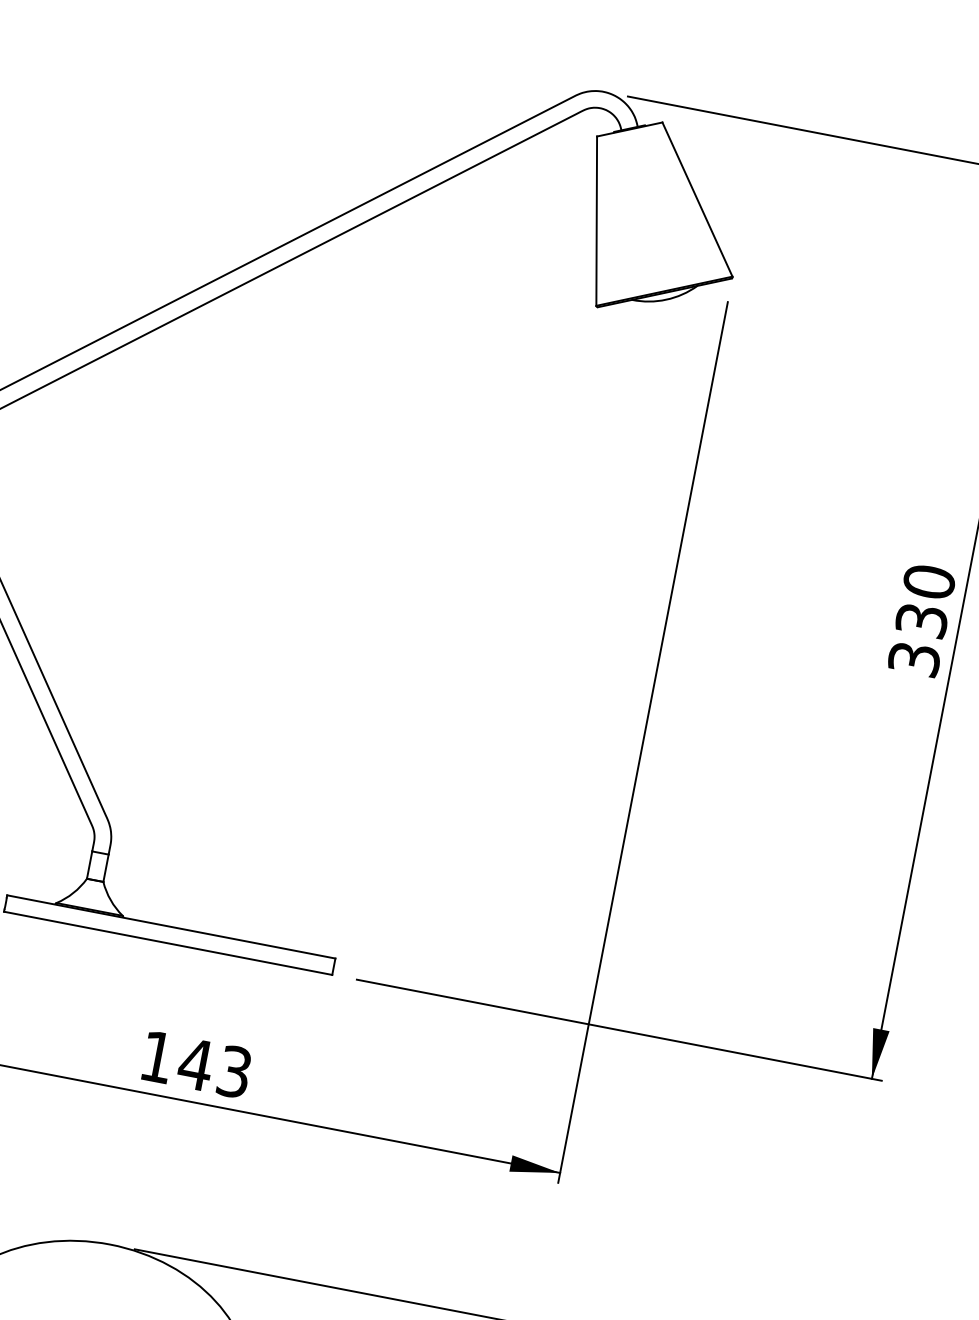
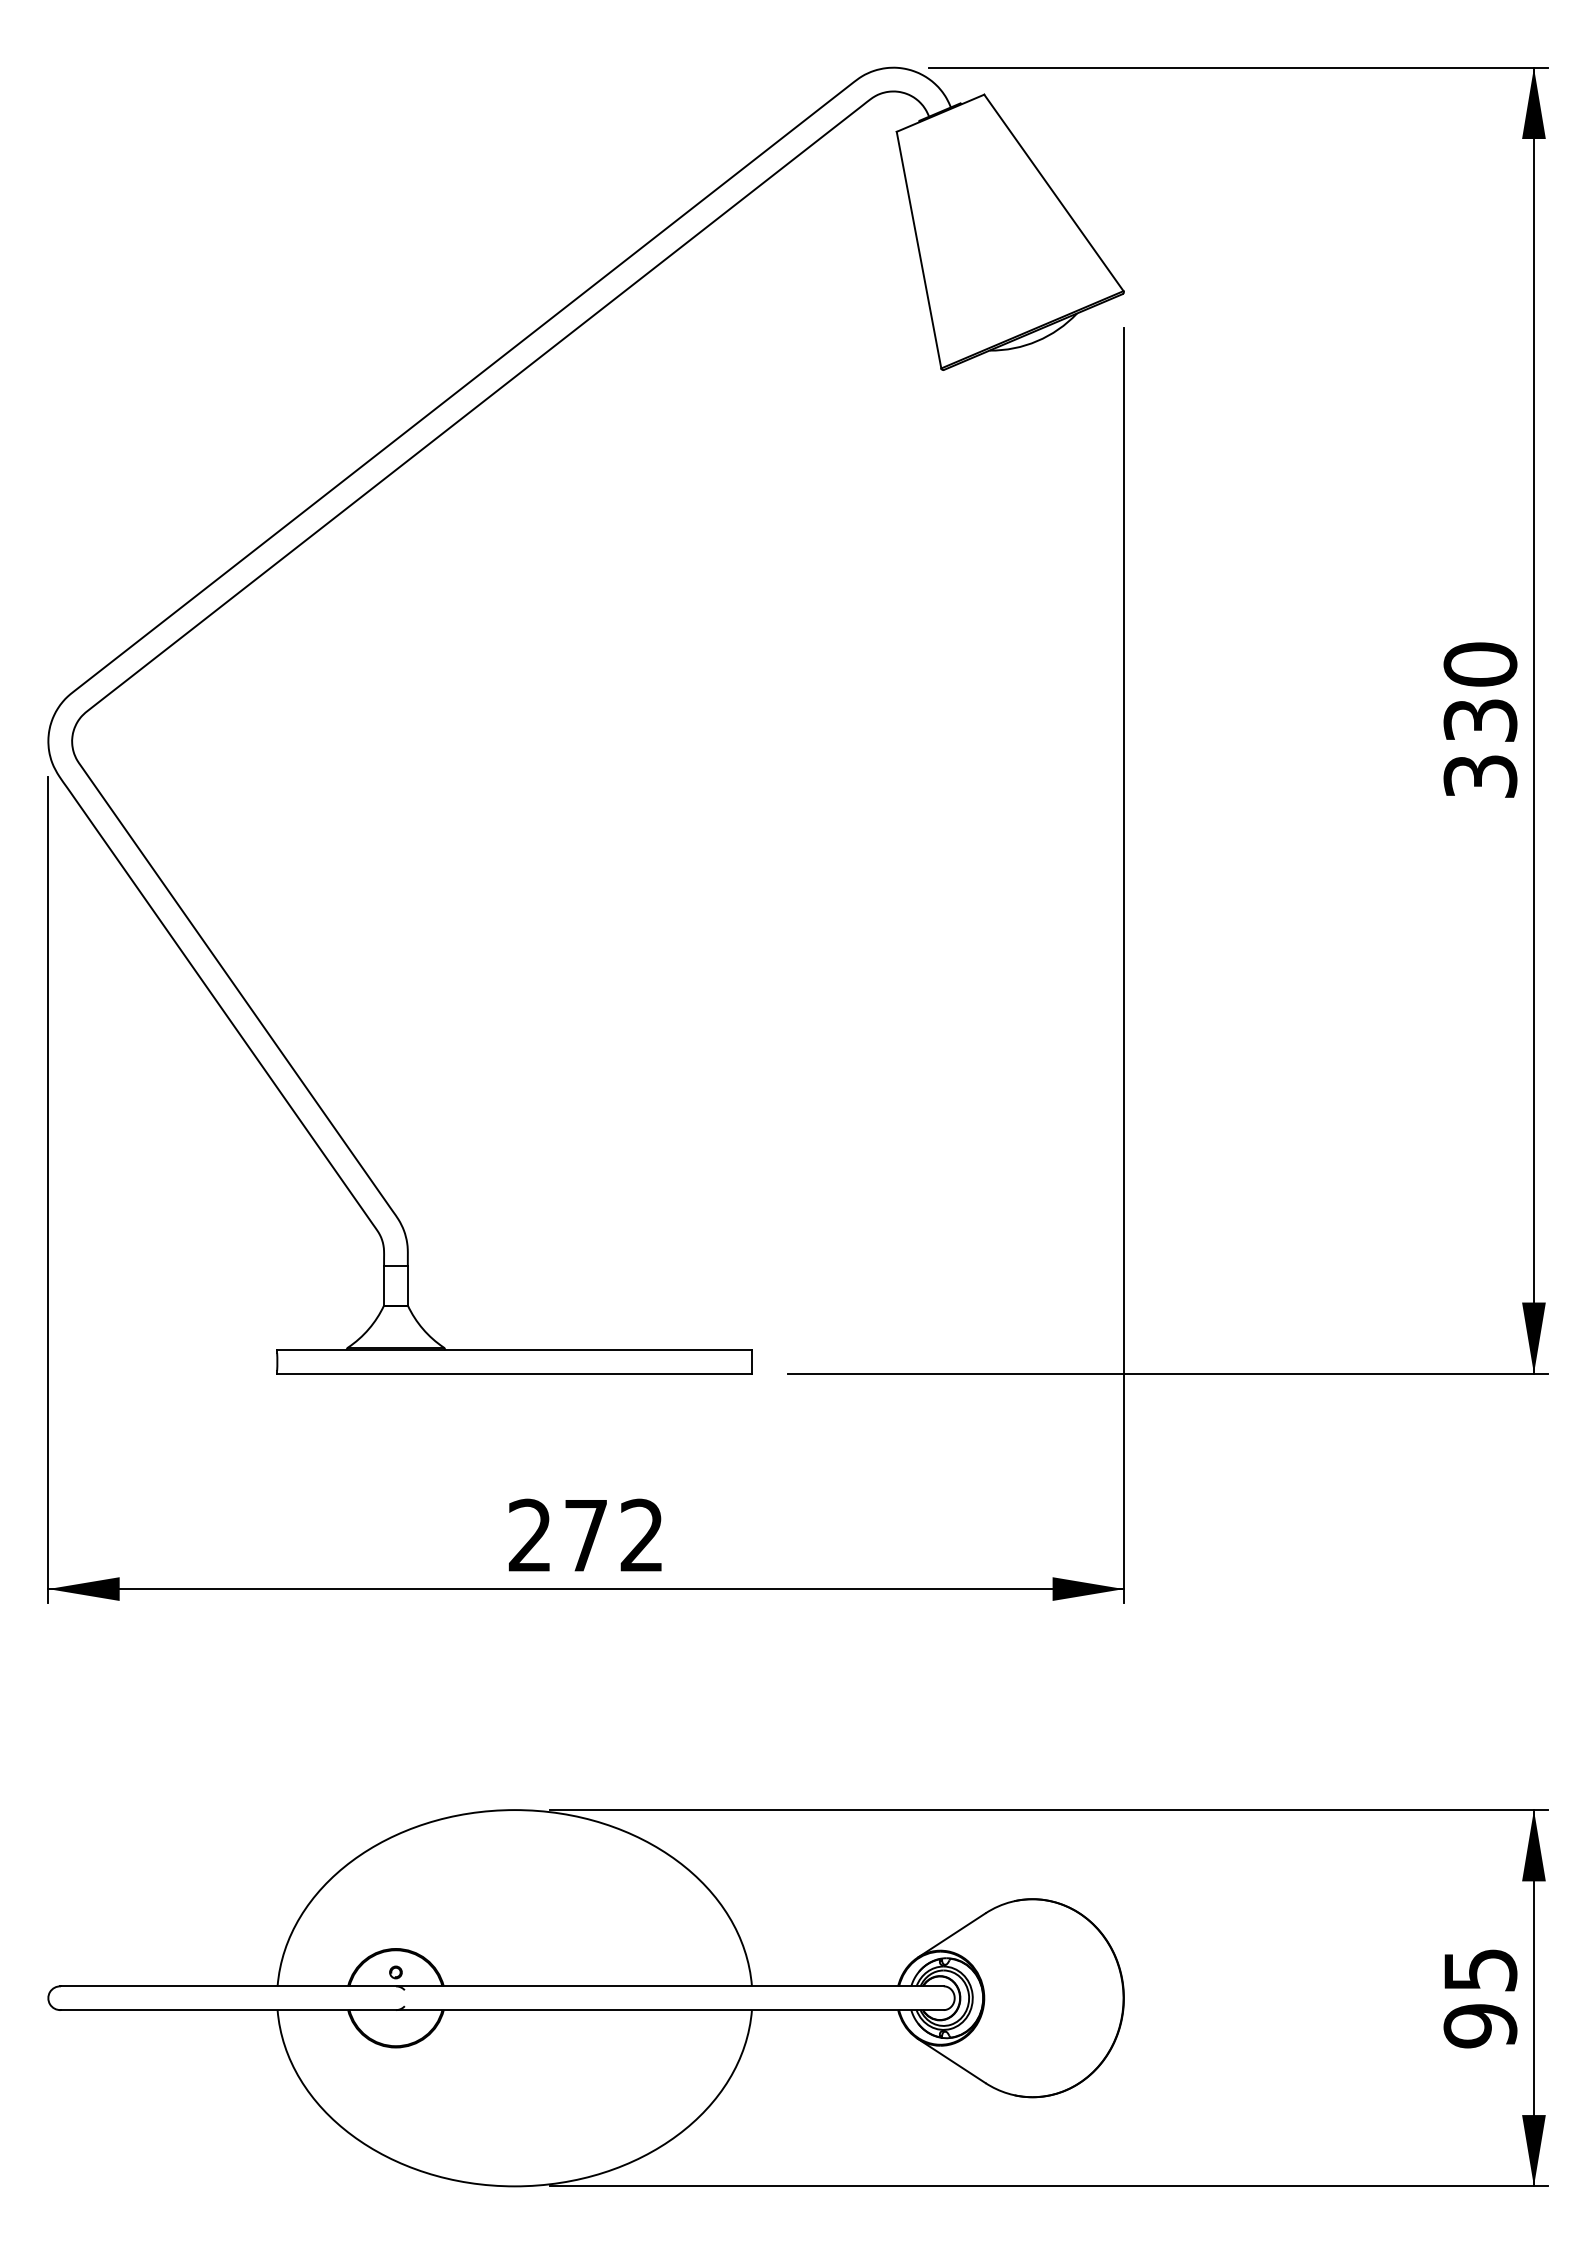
text: (195, 1064) -> (585, 1535), 143 -> 272

